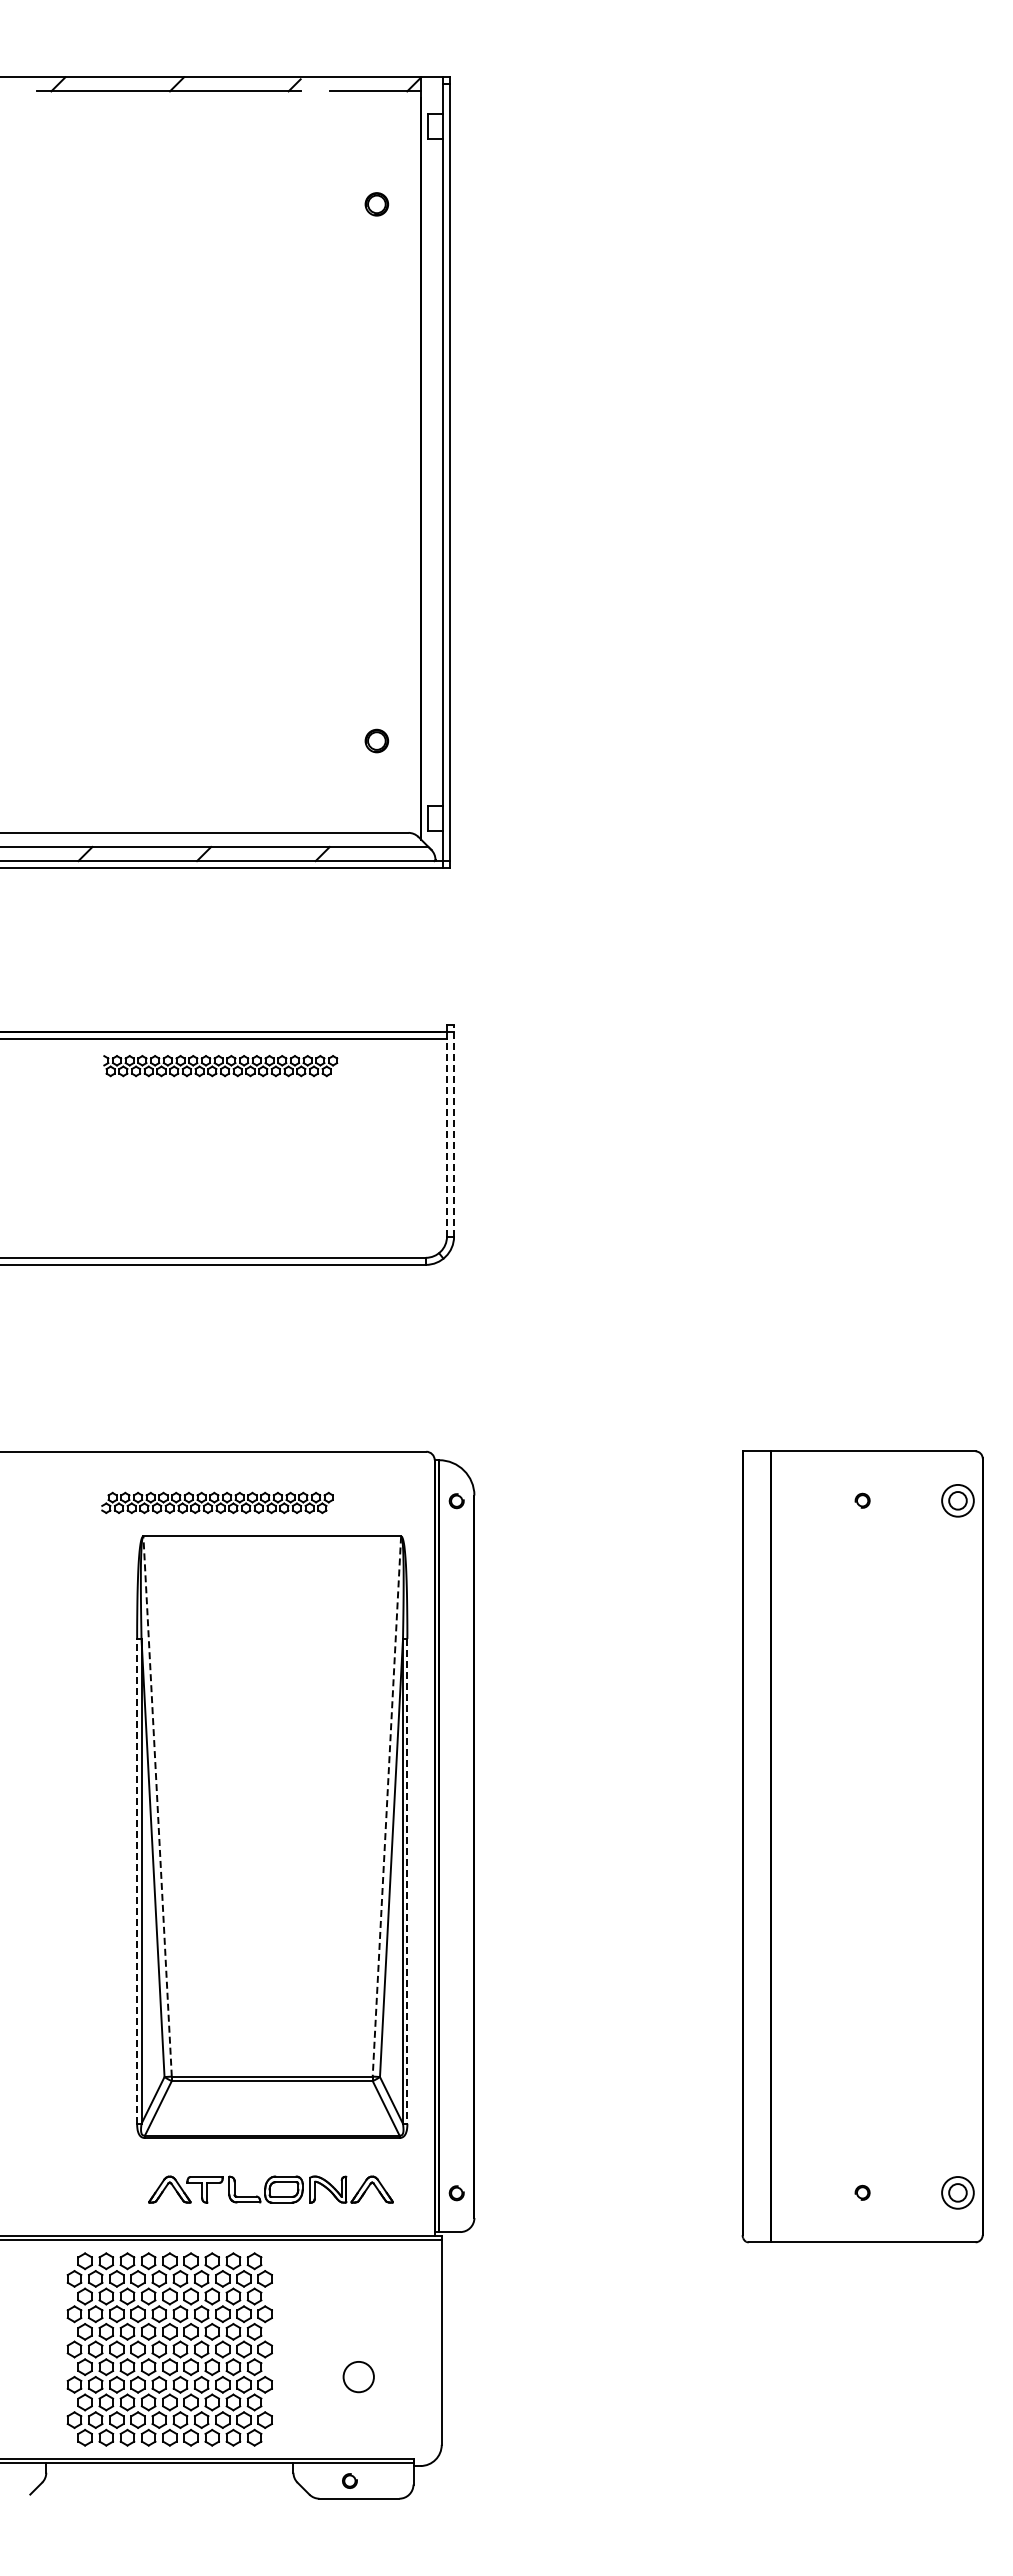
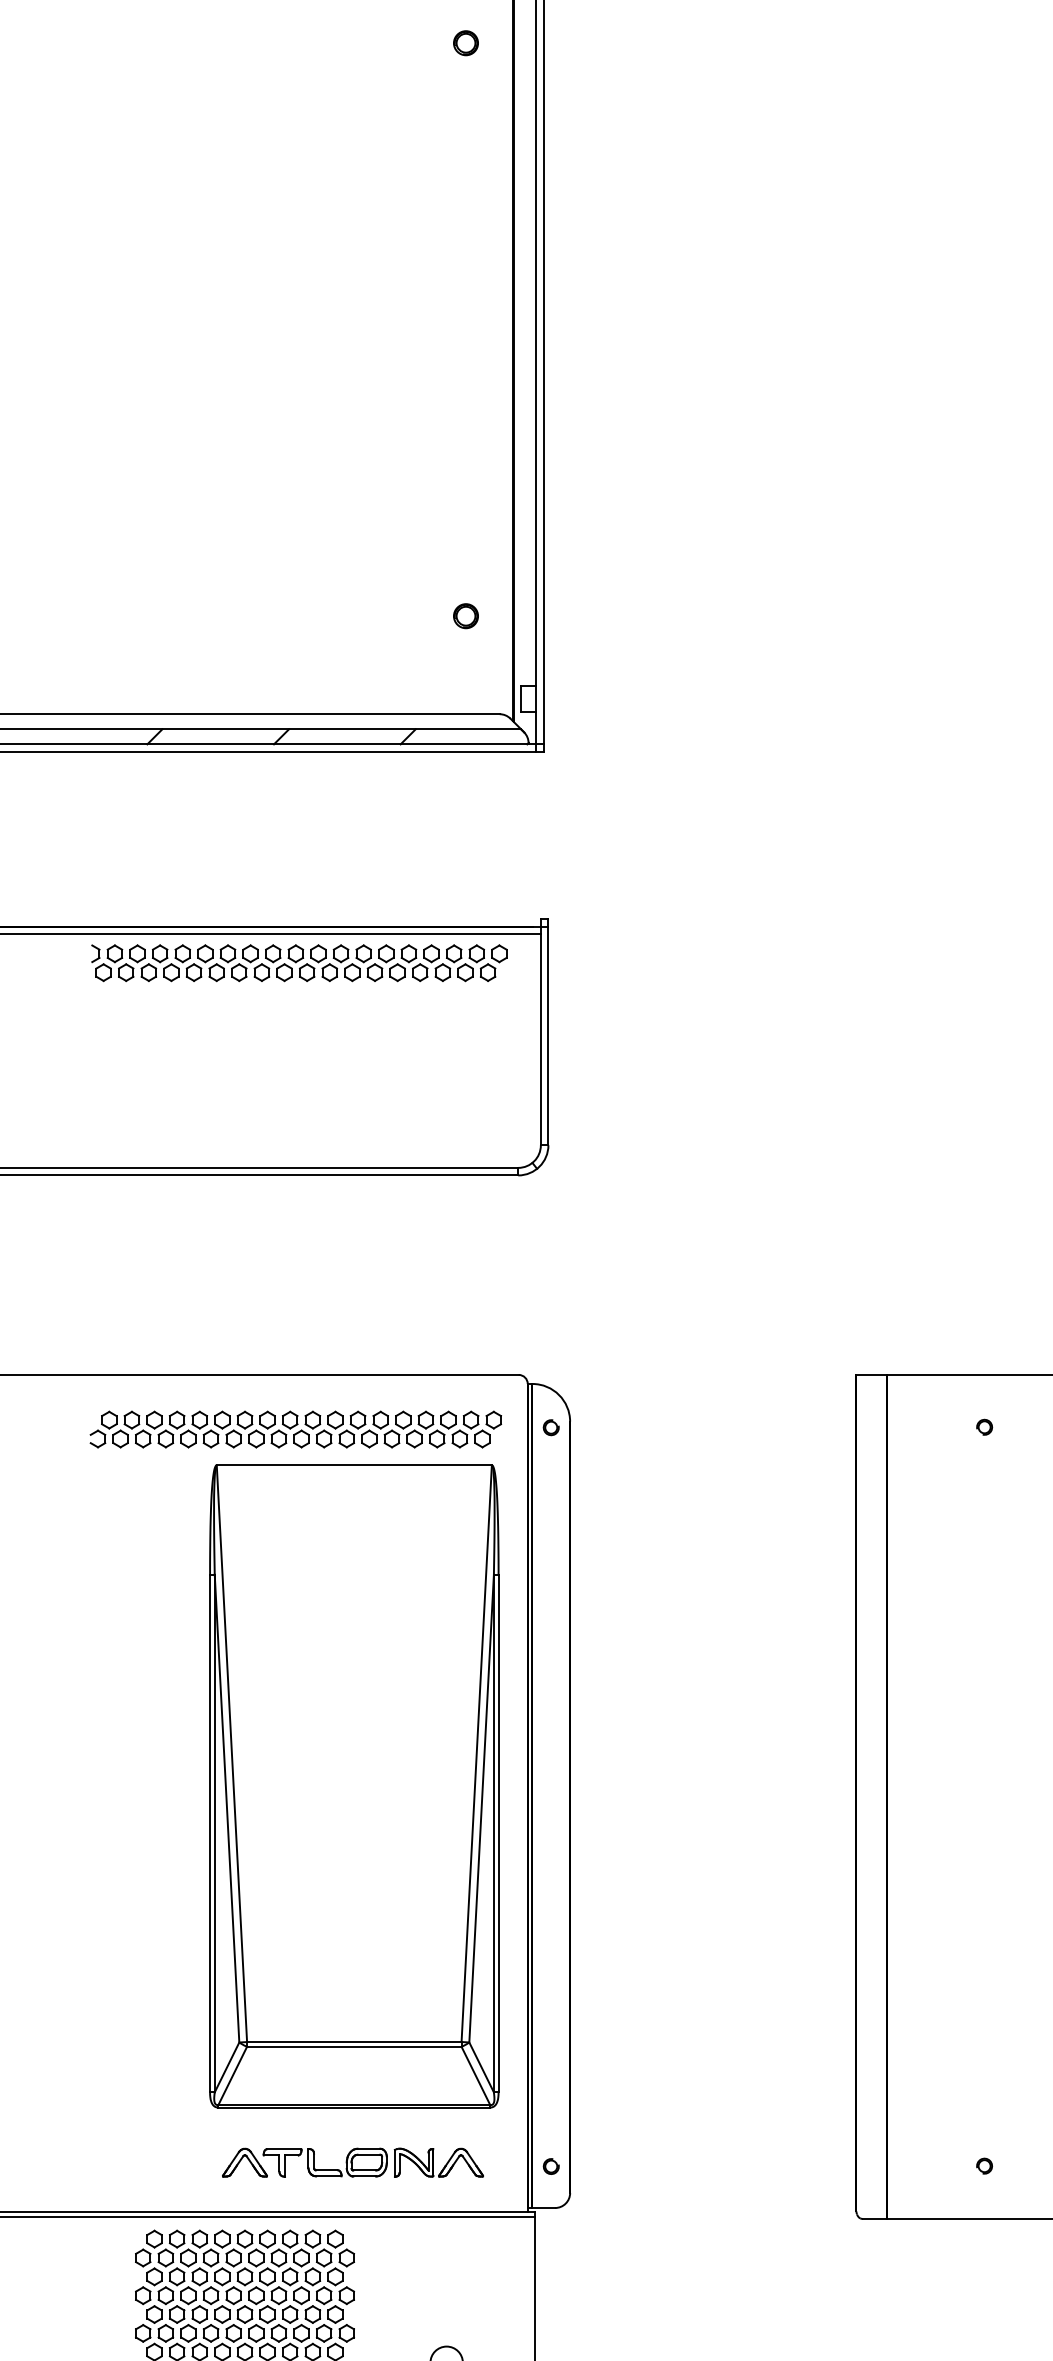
part: (220, 1065) -> (299, 962), size x1.67
line: (454, 1130) -> (548, 1031), dashed -> solid
line: (447, 1137) -> (541, 1039), dashed -> solid
part: (217, 1502) -> (295, 1429), size x1.67
line: (157, 1806) -> (231, 1753), dashed -> solid
line: (386, 1807) -> (476, 1754), dashed -> solid
line: (137, 1880) -> (210, 1832), dashed -> solid
line: (407, 1881) -> (498, 1833), dashed -> solid

